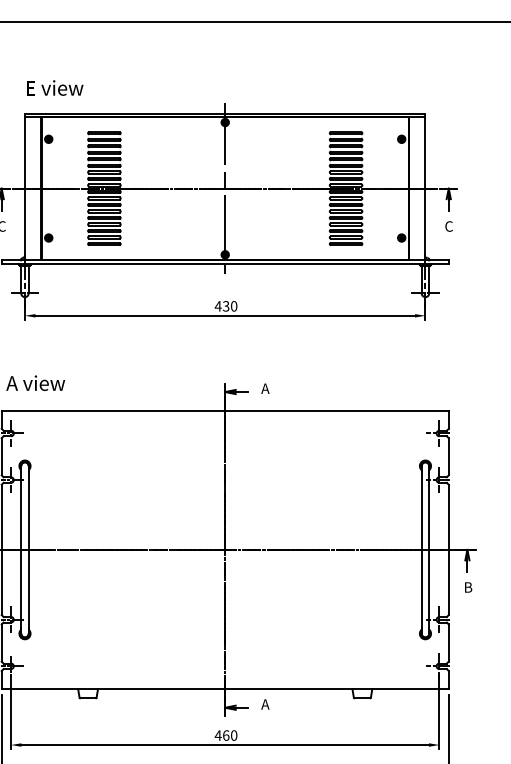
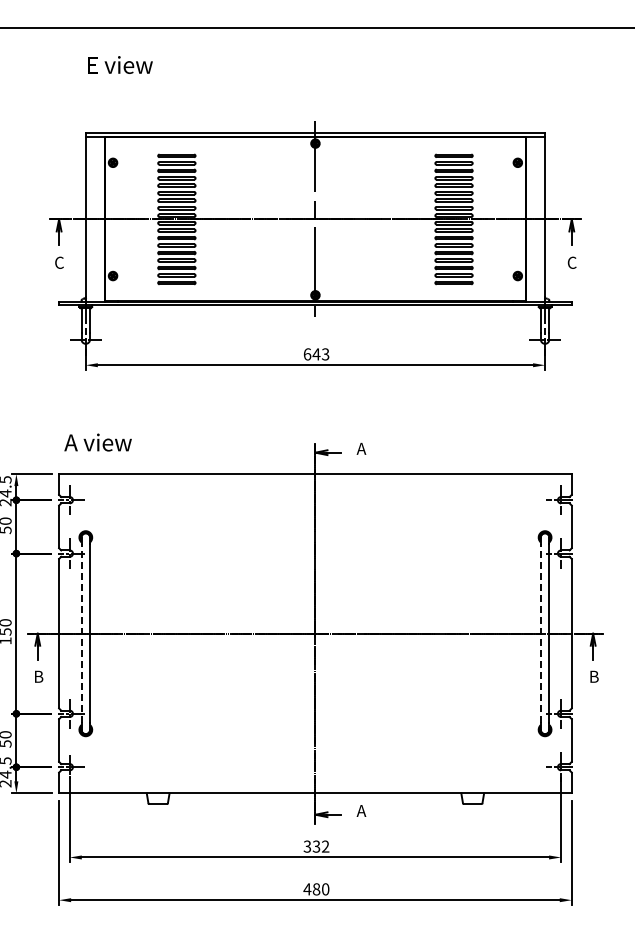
text: (55, 87) -> (120, 64), moved
text: (226, 306) -> (316, 354), 430 -> 643
line: (21, 549) -> (81, 633), solid -> dashed
line: (421, 549) -> (540, 633), solid -> dashed
text: (226, 735) -> (316, 846), 460 -> 332

